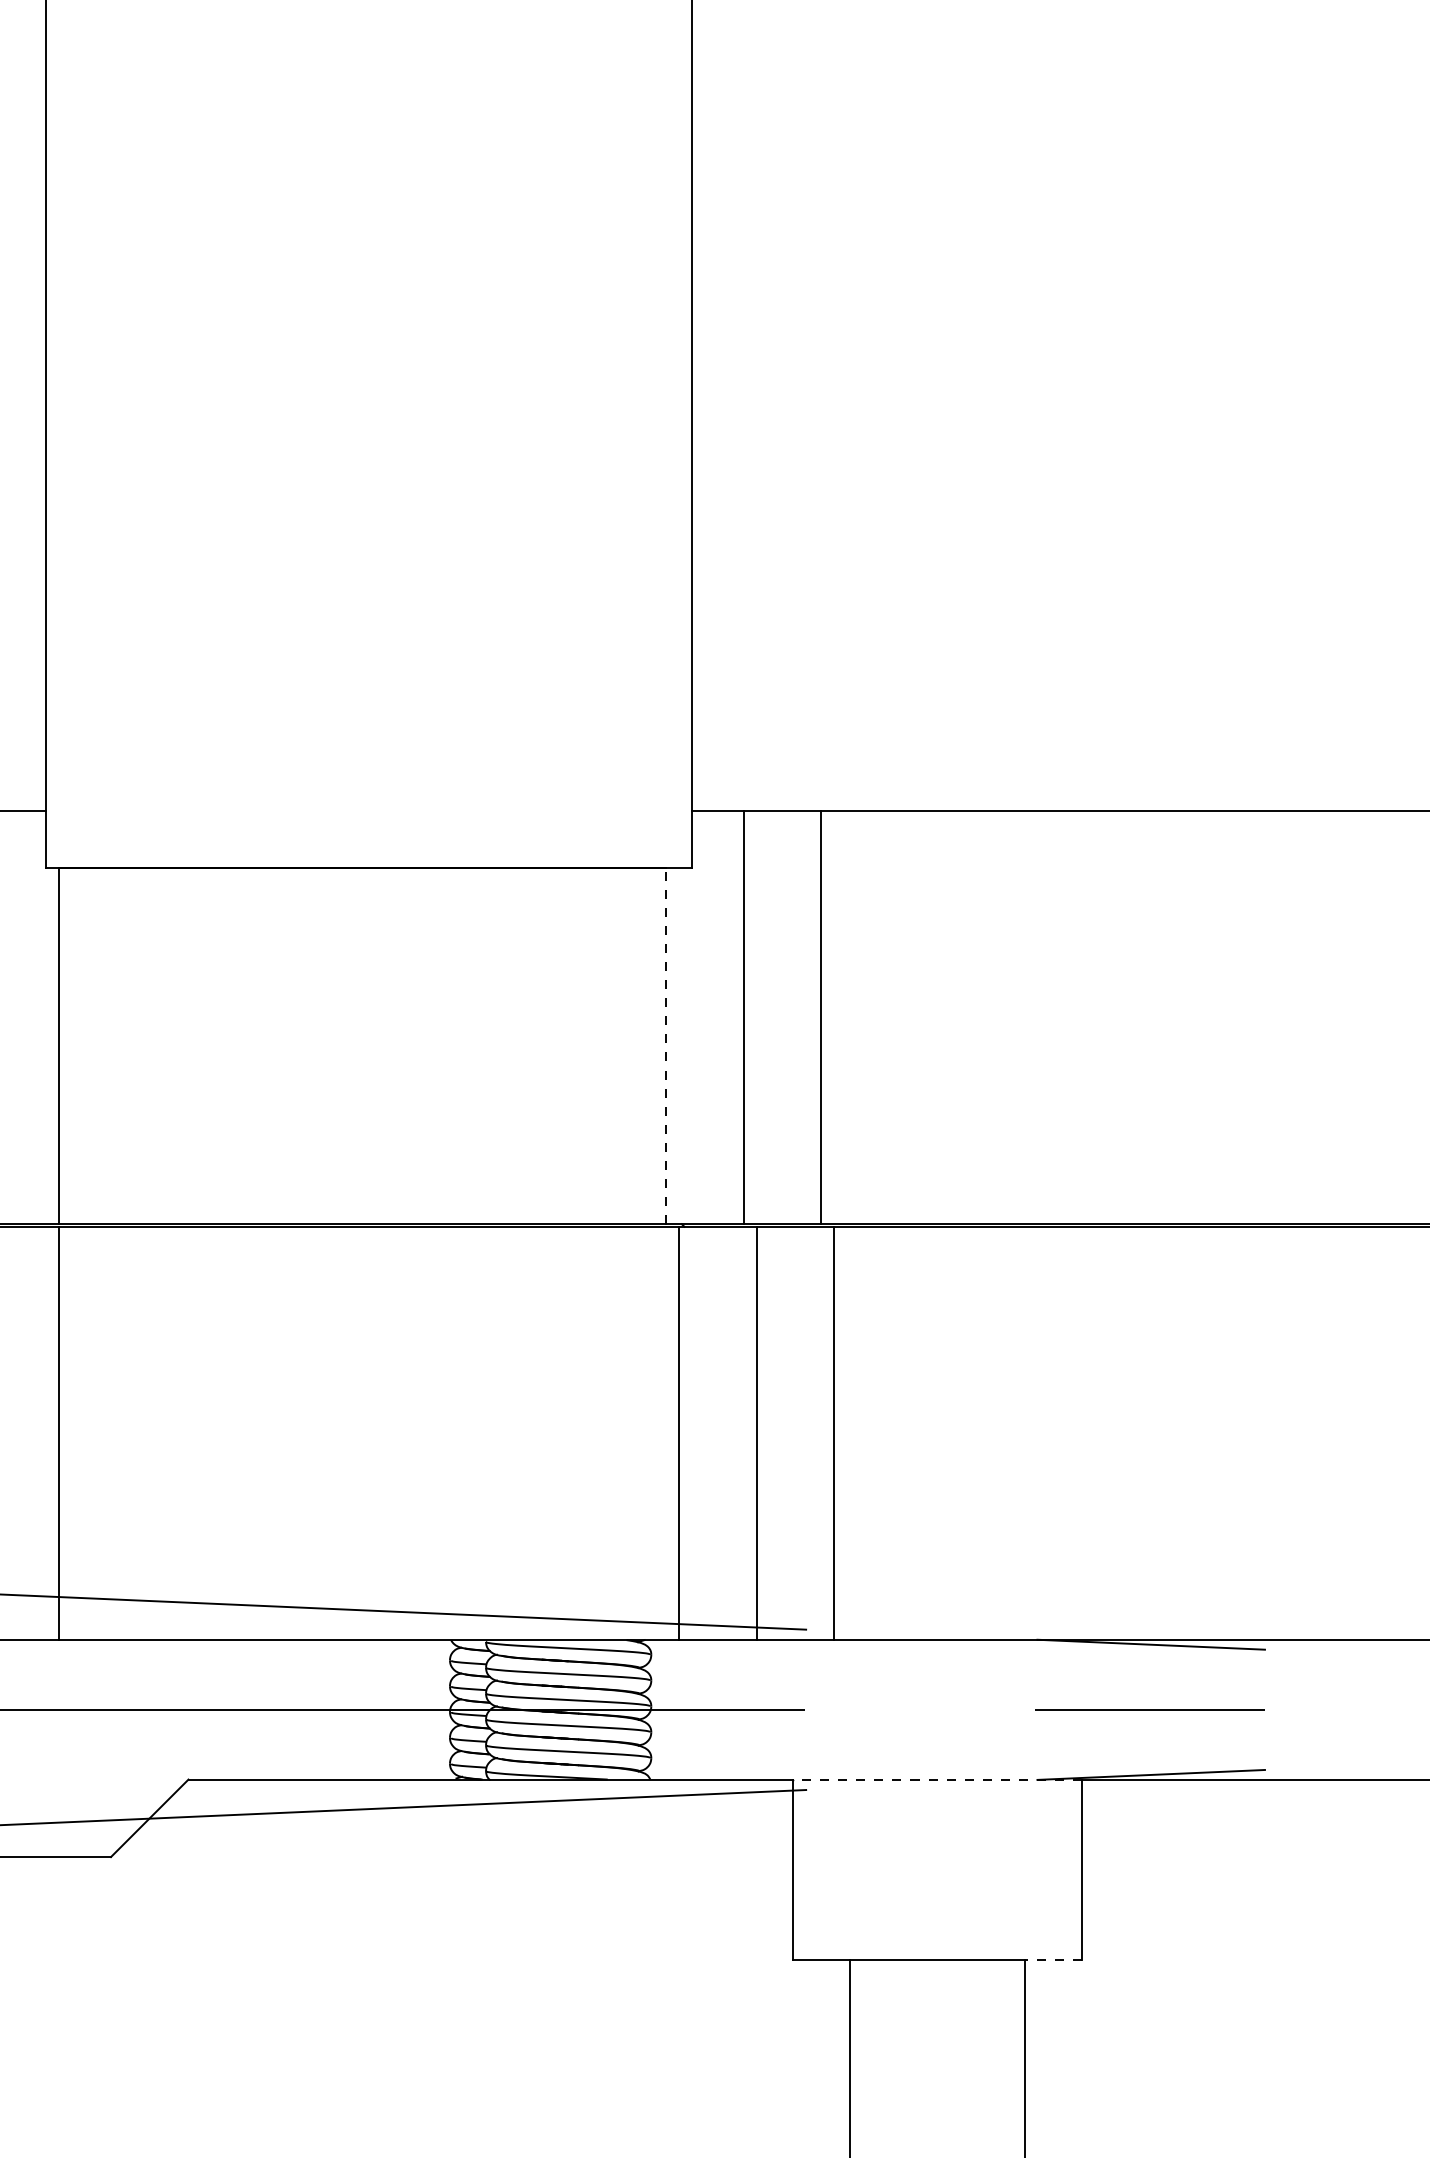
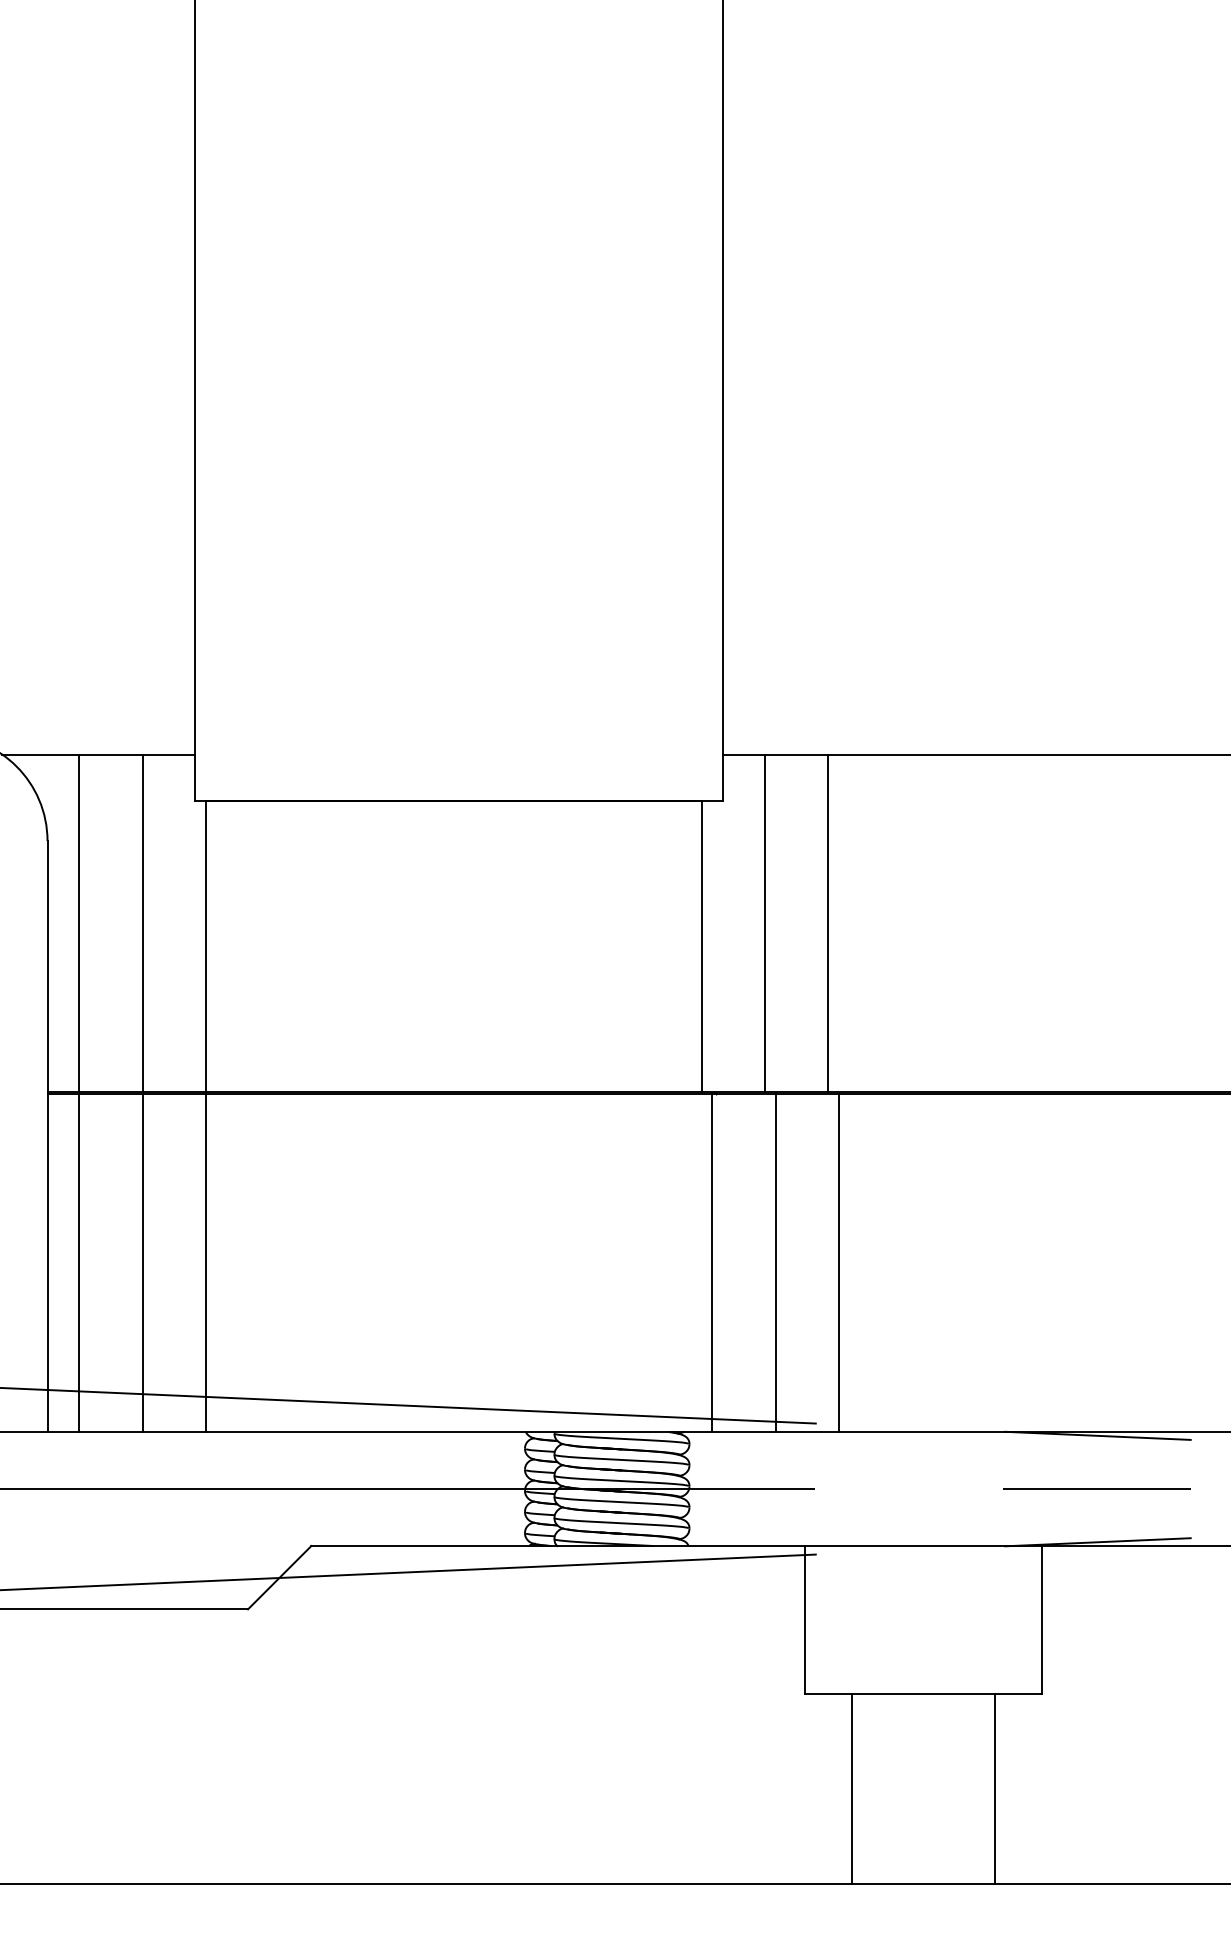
line: (666, 1045) -> (701, 946), dashed -> solid
line: (936, 1780) -> (922, 1546), dashed -> solid
line: (1052, 1960) -> (1017, 1693), dashed -> solid

